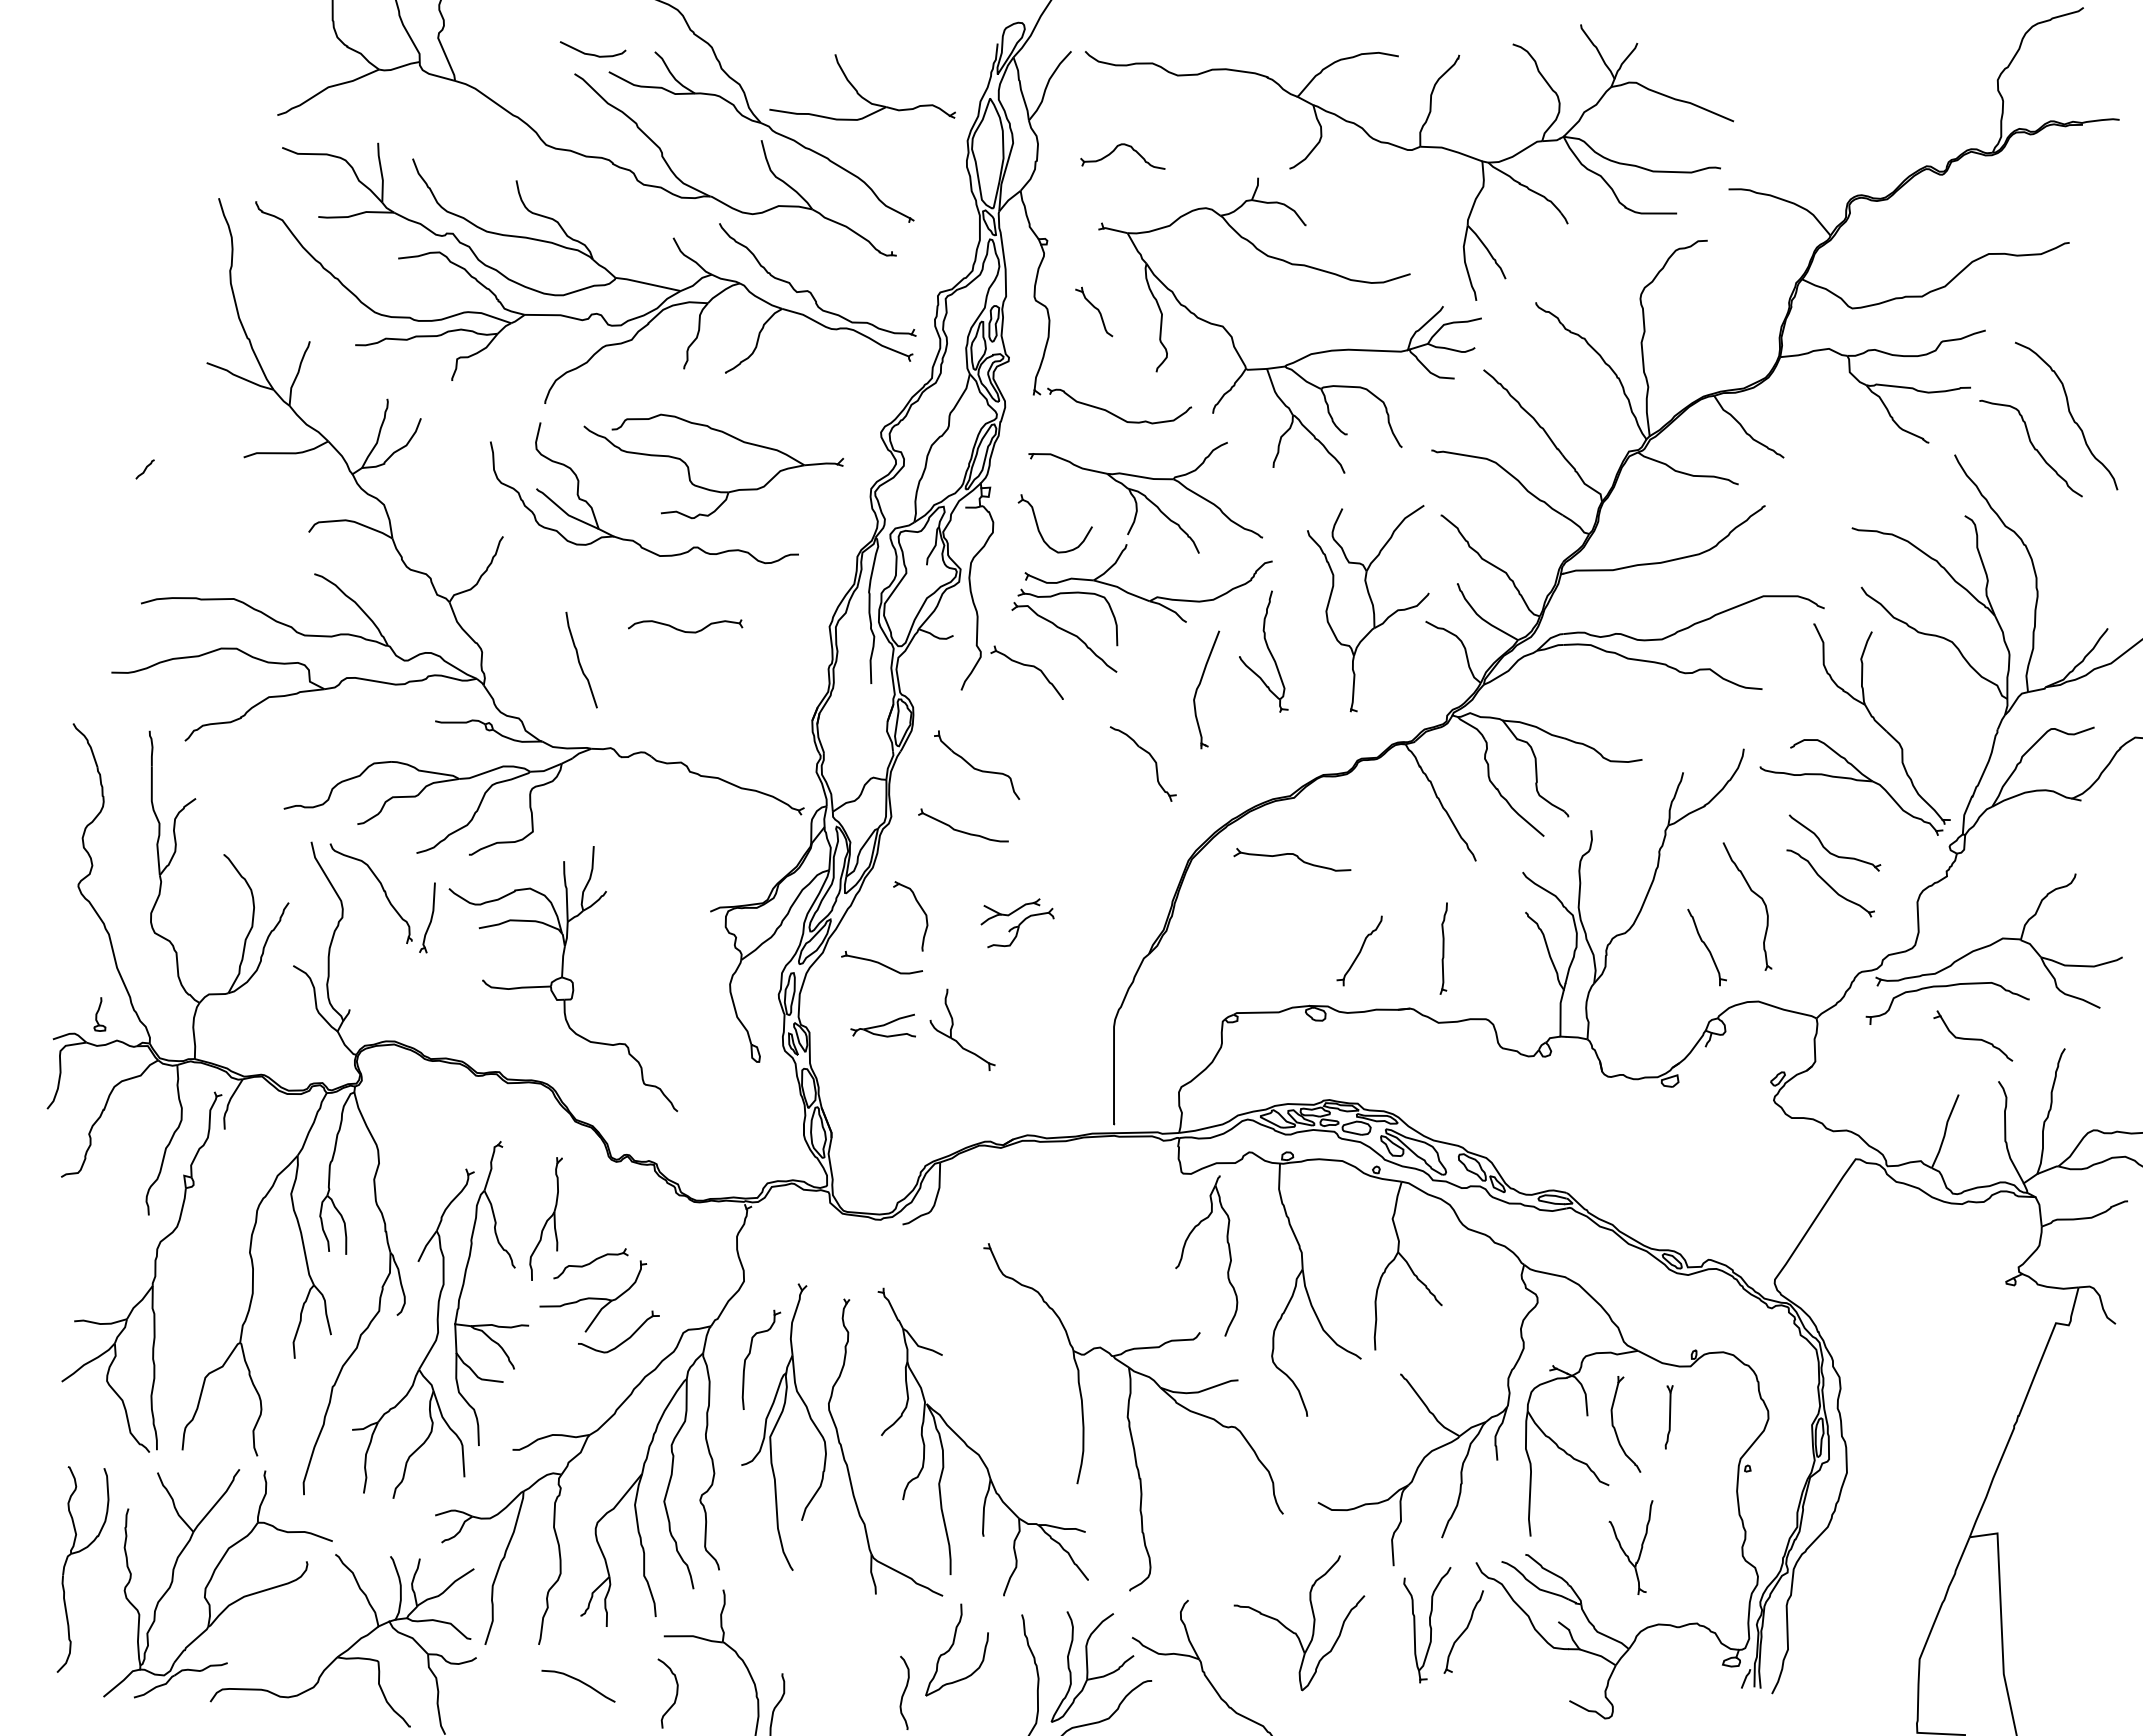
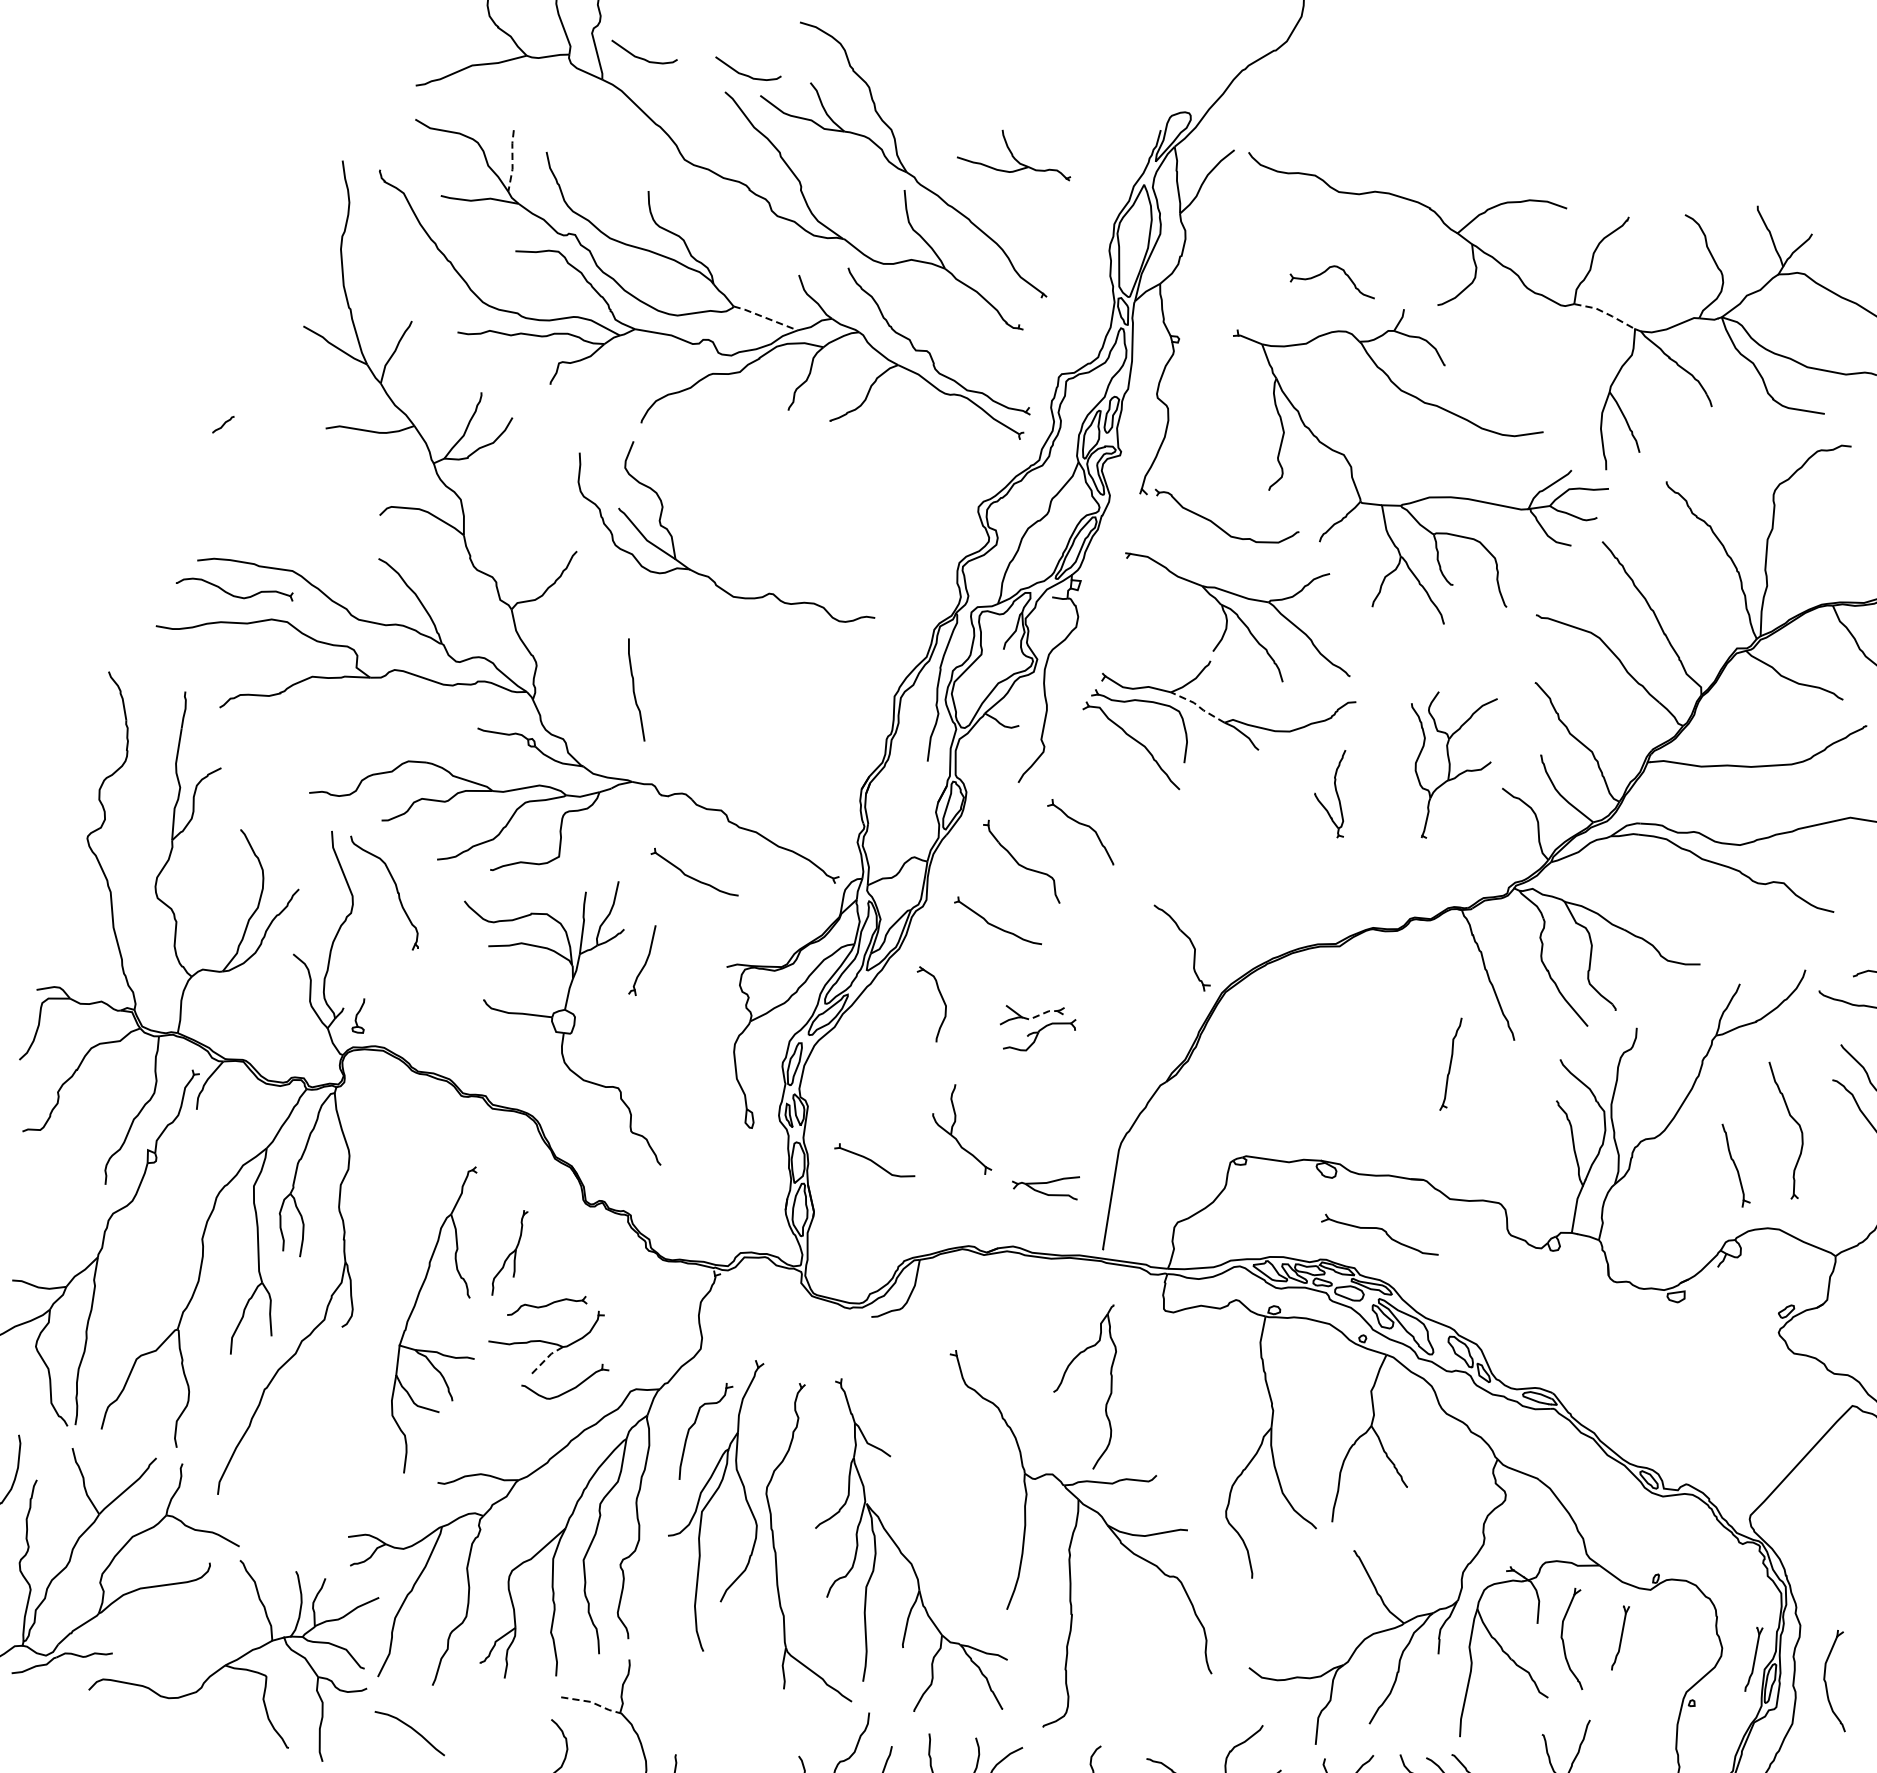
curve: (489, 53) -> (641, 57), added
part: (862, 87) -> (1016, 152), size x0.6
part: (1115, 150) -> (1326, 271), moved
line: (1452, 150) -> (1606, 313), solid -> dashed
line: (381, 172) -> (512, 160), solid -> dashed
line: (648, 283) -> (766, 317), solid -> dashed
part: (1094, 311) -> (1215, 418), removed
part: (705, 487) -> (790, 534), removed
part: (1039, 528) -> (1124, 630), removed
line: (1121, 589) -> (1197, 706), solid -> dashed
part: (1368, 608) -> (1446, 765), size x0.7
part: (685, 626) -> (234, 590), moved
part: (1263, 651) -> (1332, 792), size x0.7
part: (1026, 672) -> (1080, 831), moved
part: (1199, 686) -> (1261, 817), removed
part: (1151, 758) -> (1191, 944), moved
part: (665, 825) -> (695, 872), added
part: (1292, 859) -> (1380, 1234), moved
line: (1017, 909) -> (1039, 1014), solid -> dashed
part: (427, 917) -> (642, 959), moved
part: (1443, 948) -> (1450, 1064), moved
part: (1359, 950) -> (1381, 1112), removed
part: (881, 962) -> (874, 1160), moved
part: (99, 1014) -> (359, 1015), moved
part: (882, 1025) -> (1045, 1182), moved
part: (545, 1218) -> (508, 1252), size x0.7
part: (1228, 1250) -> (1110, 1382), moved
line: (597, 1314) -> (546, 1358), solid -> dashed
part: (433, 1342) -> (374, 1360), removed
part: (1799, 1417) -> (1753, 1659), added
part: (1873, 1427) -> (1826, 1681), added
line: (694, 1636) -> (592, 1702), solid -> dashed
curve: (580, 1682) -> (412, 1730), moved

